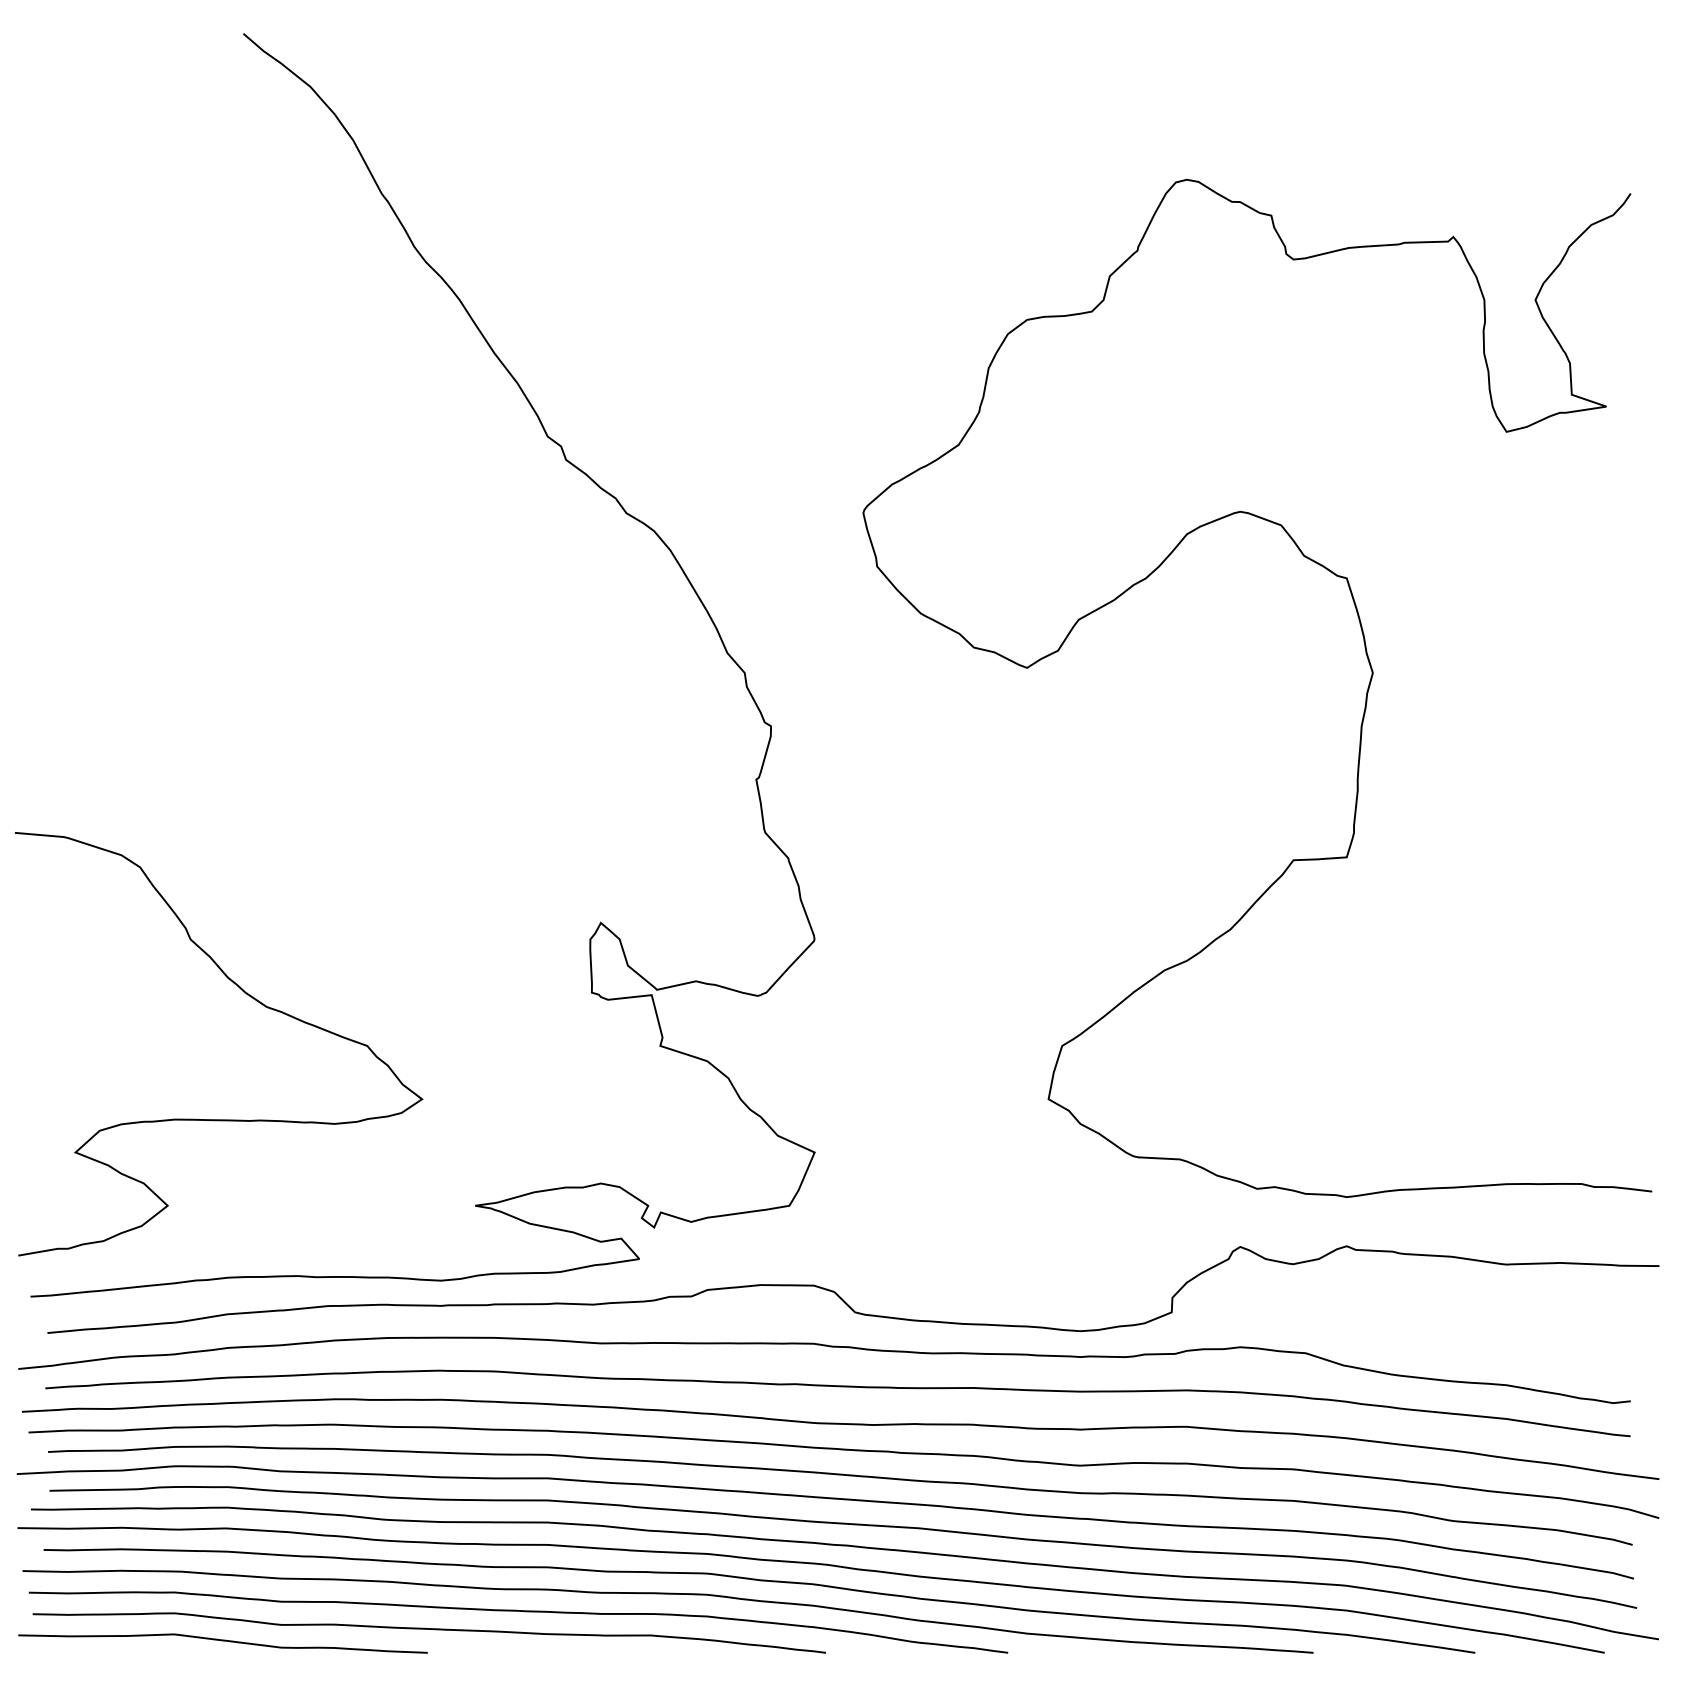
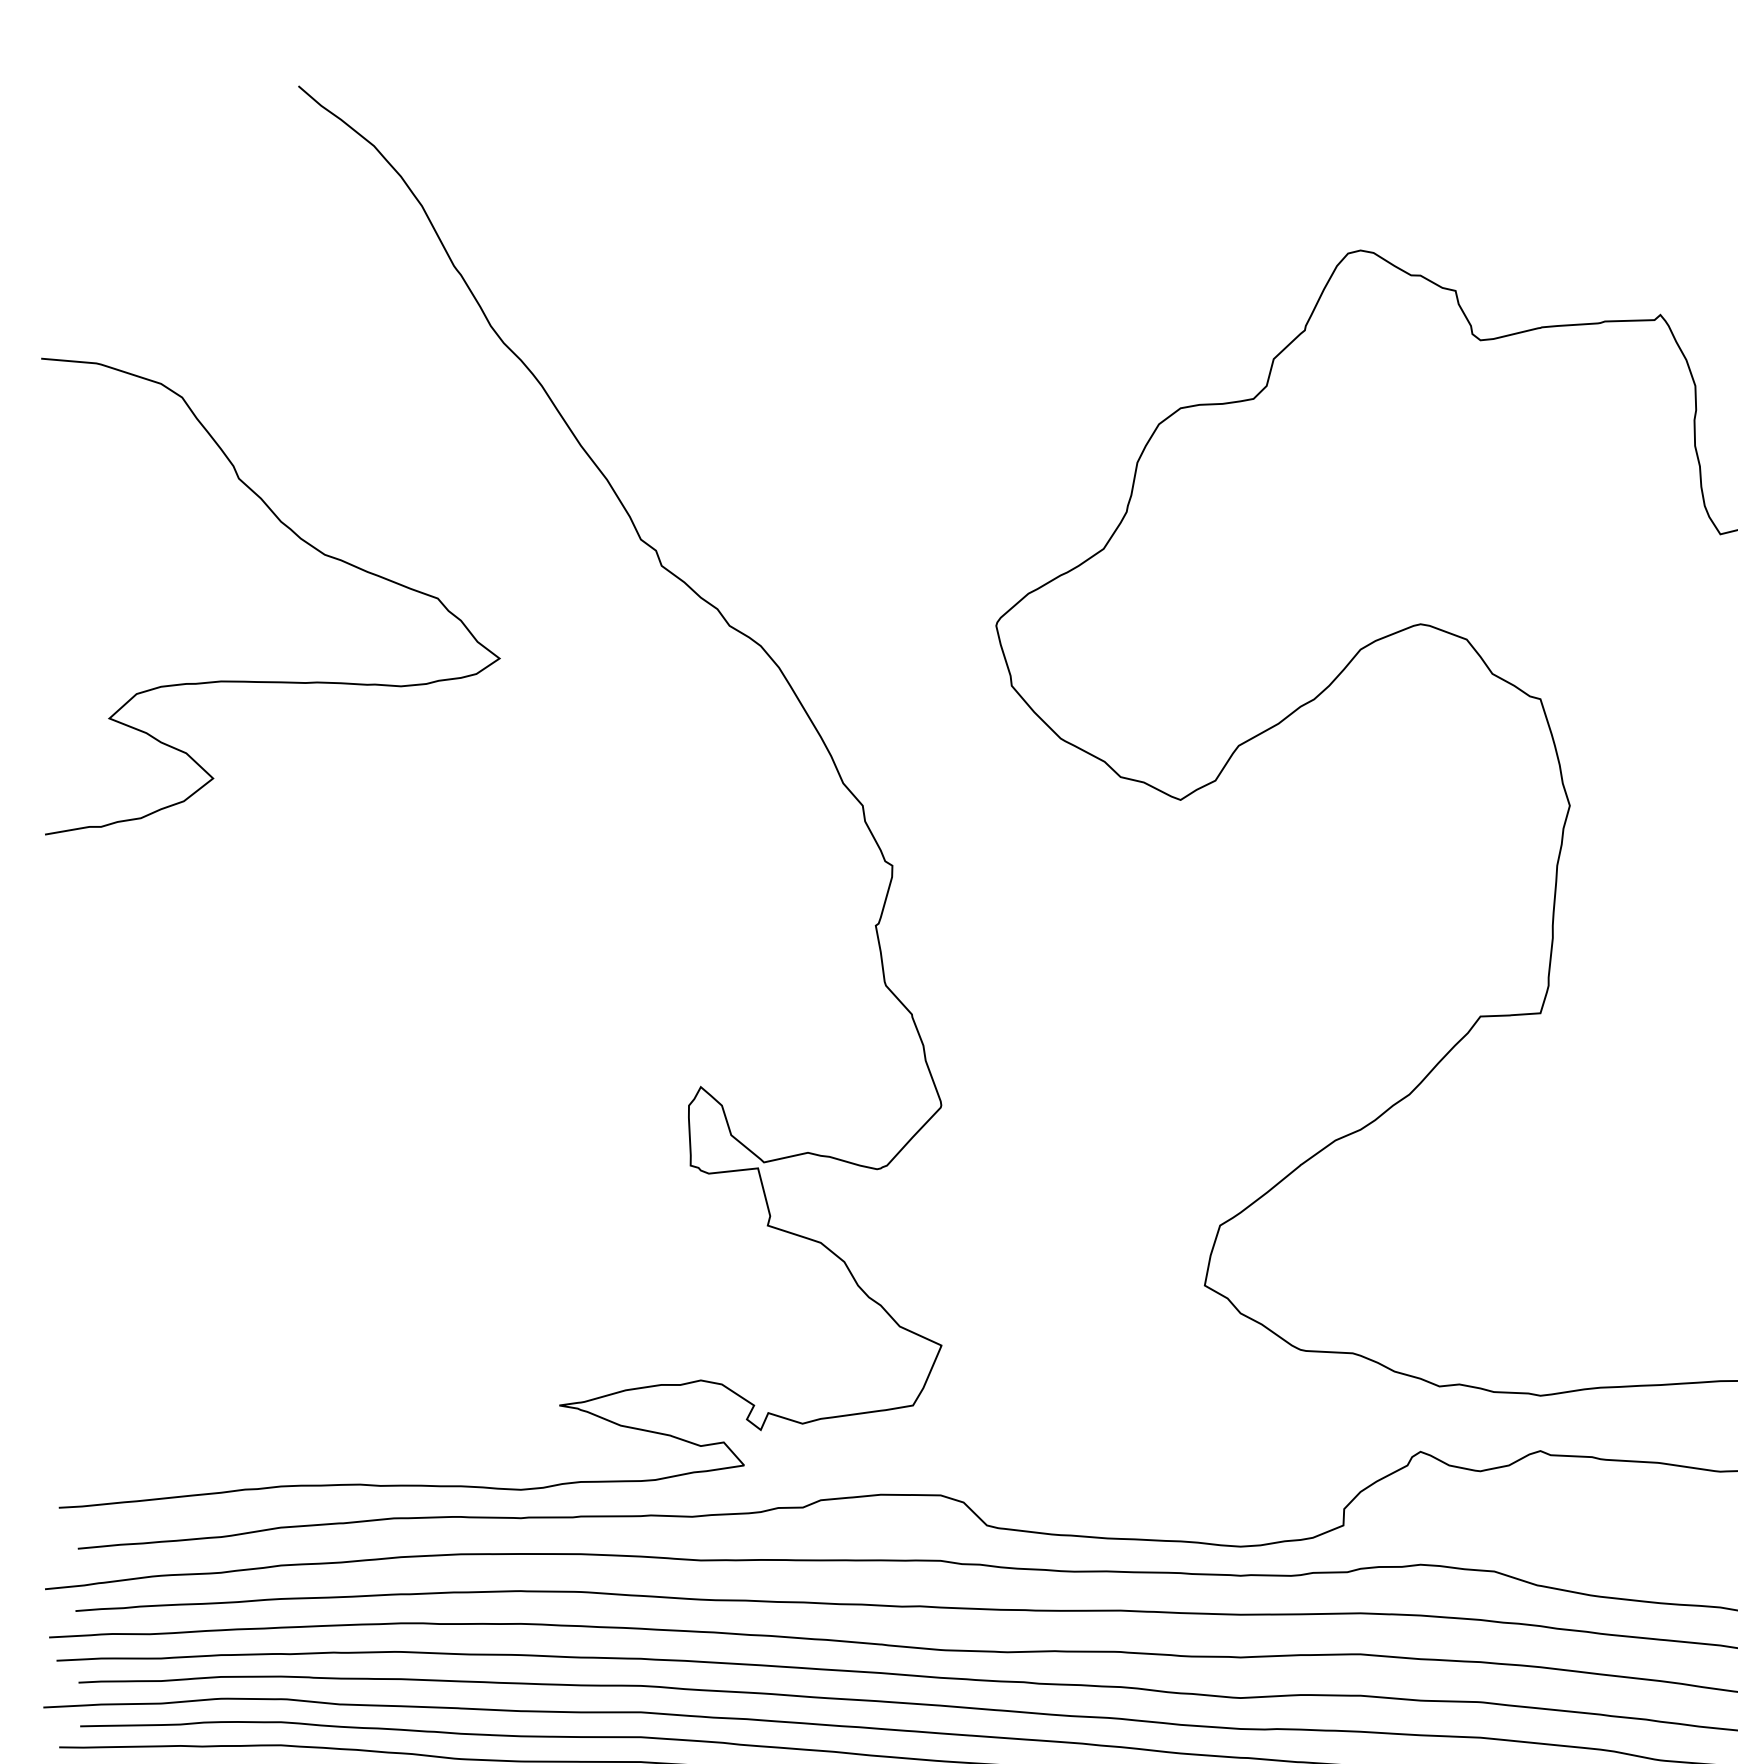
curve: (250, 997) -> (306, 544), moved

